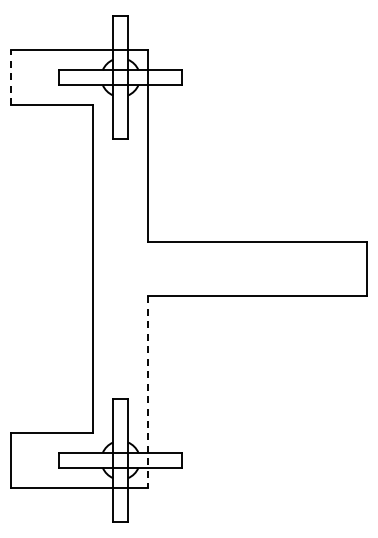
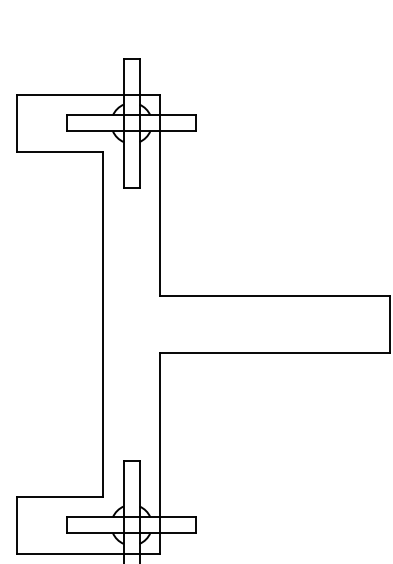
line: (11, 77) -> (17, 123), dashed -> solid
line: (147, 392) -> (159, 453), dashed -> solid

